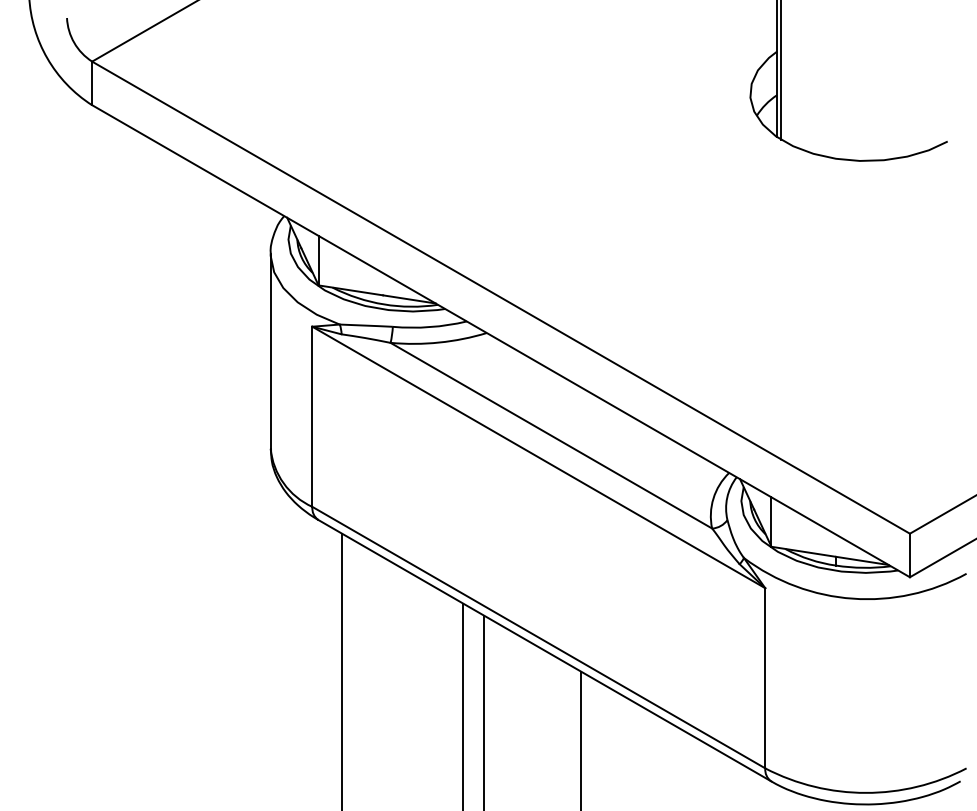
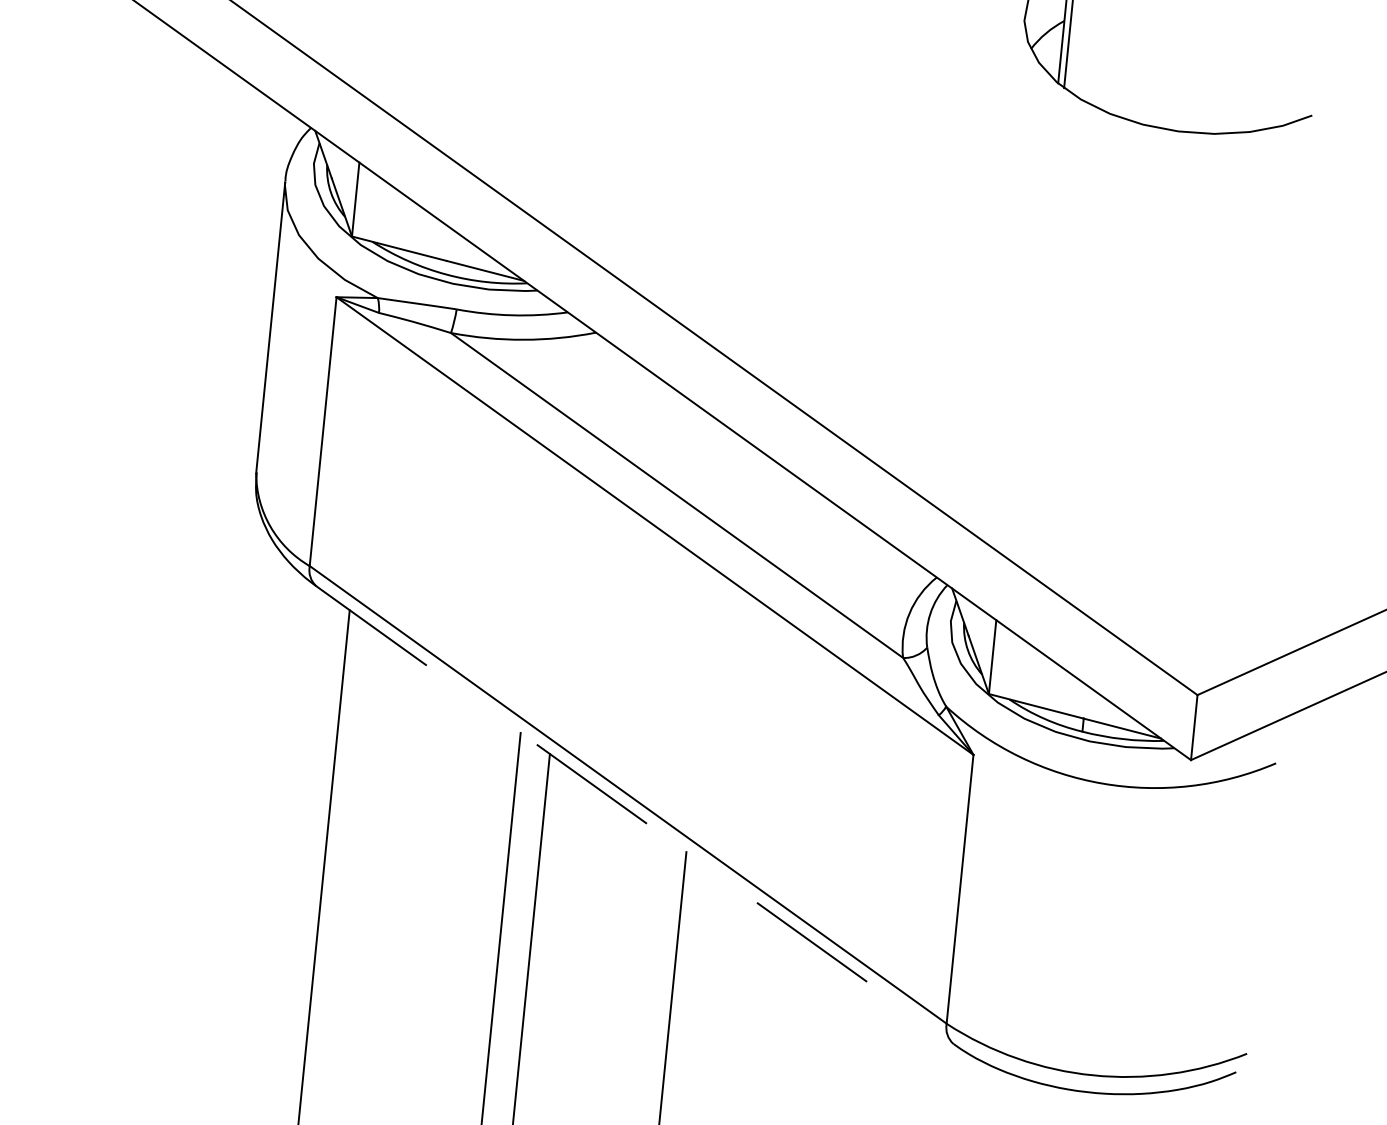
line: (545, 650) -> (636, 815), solid -> dashed

